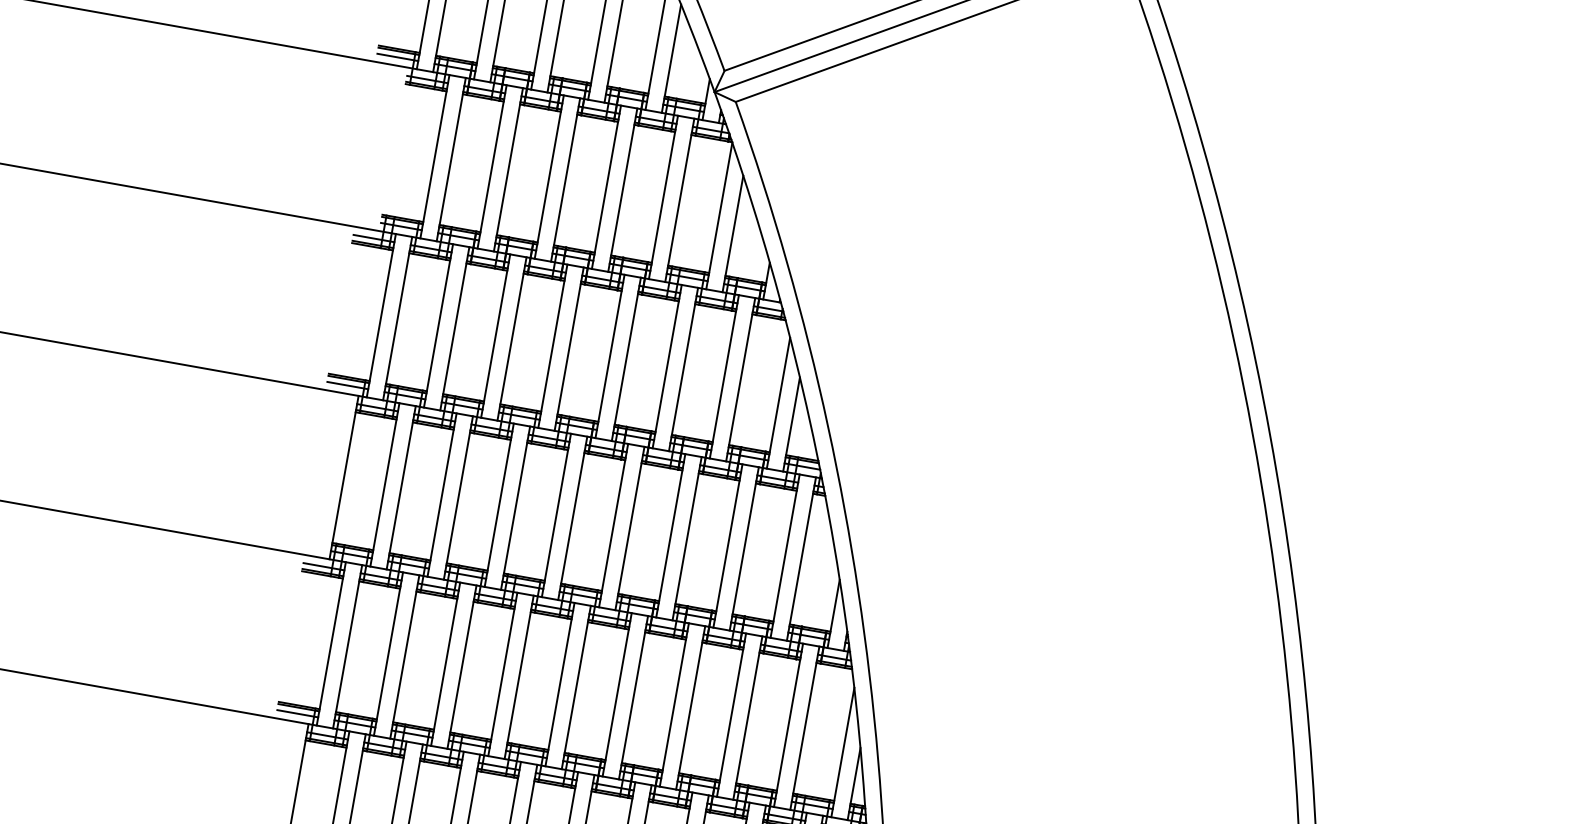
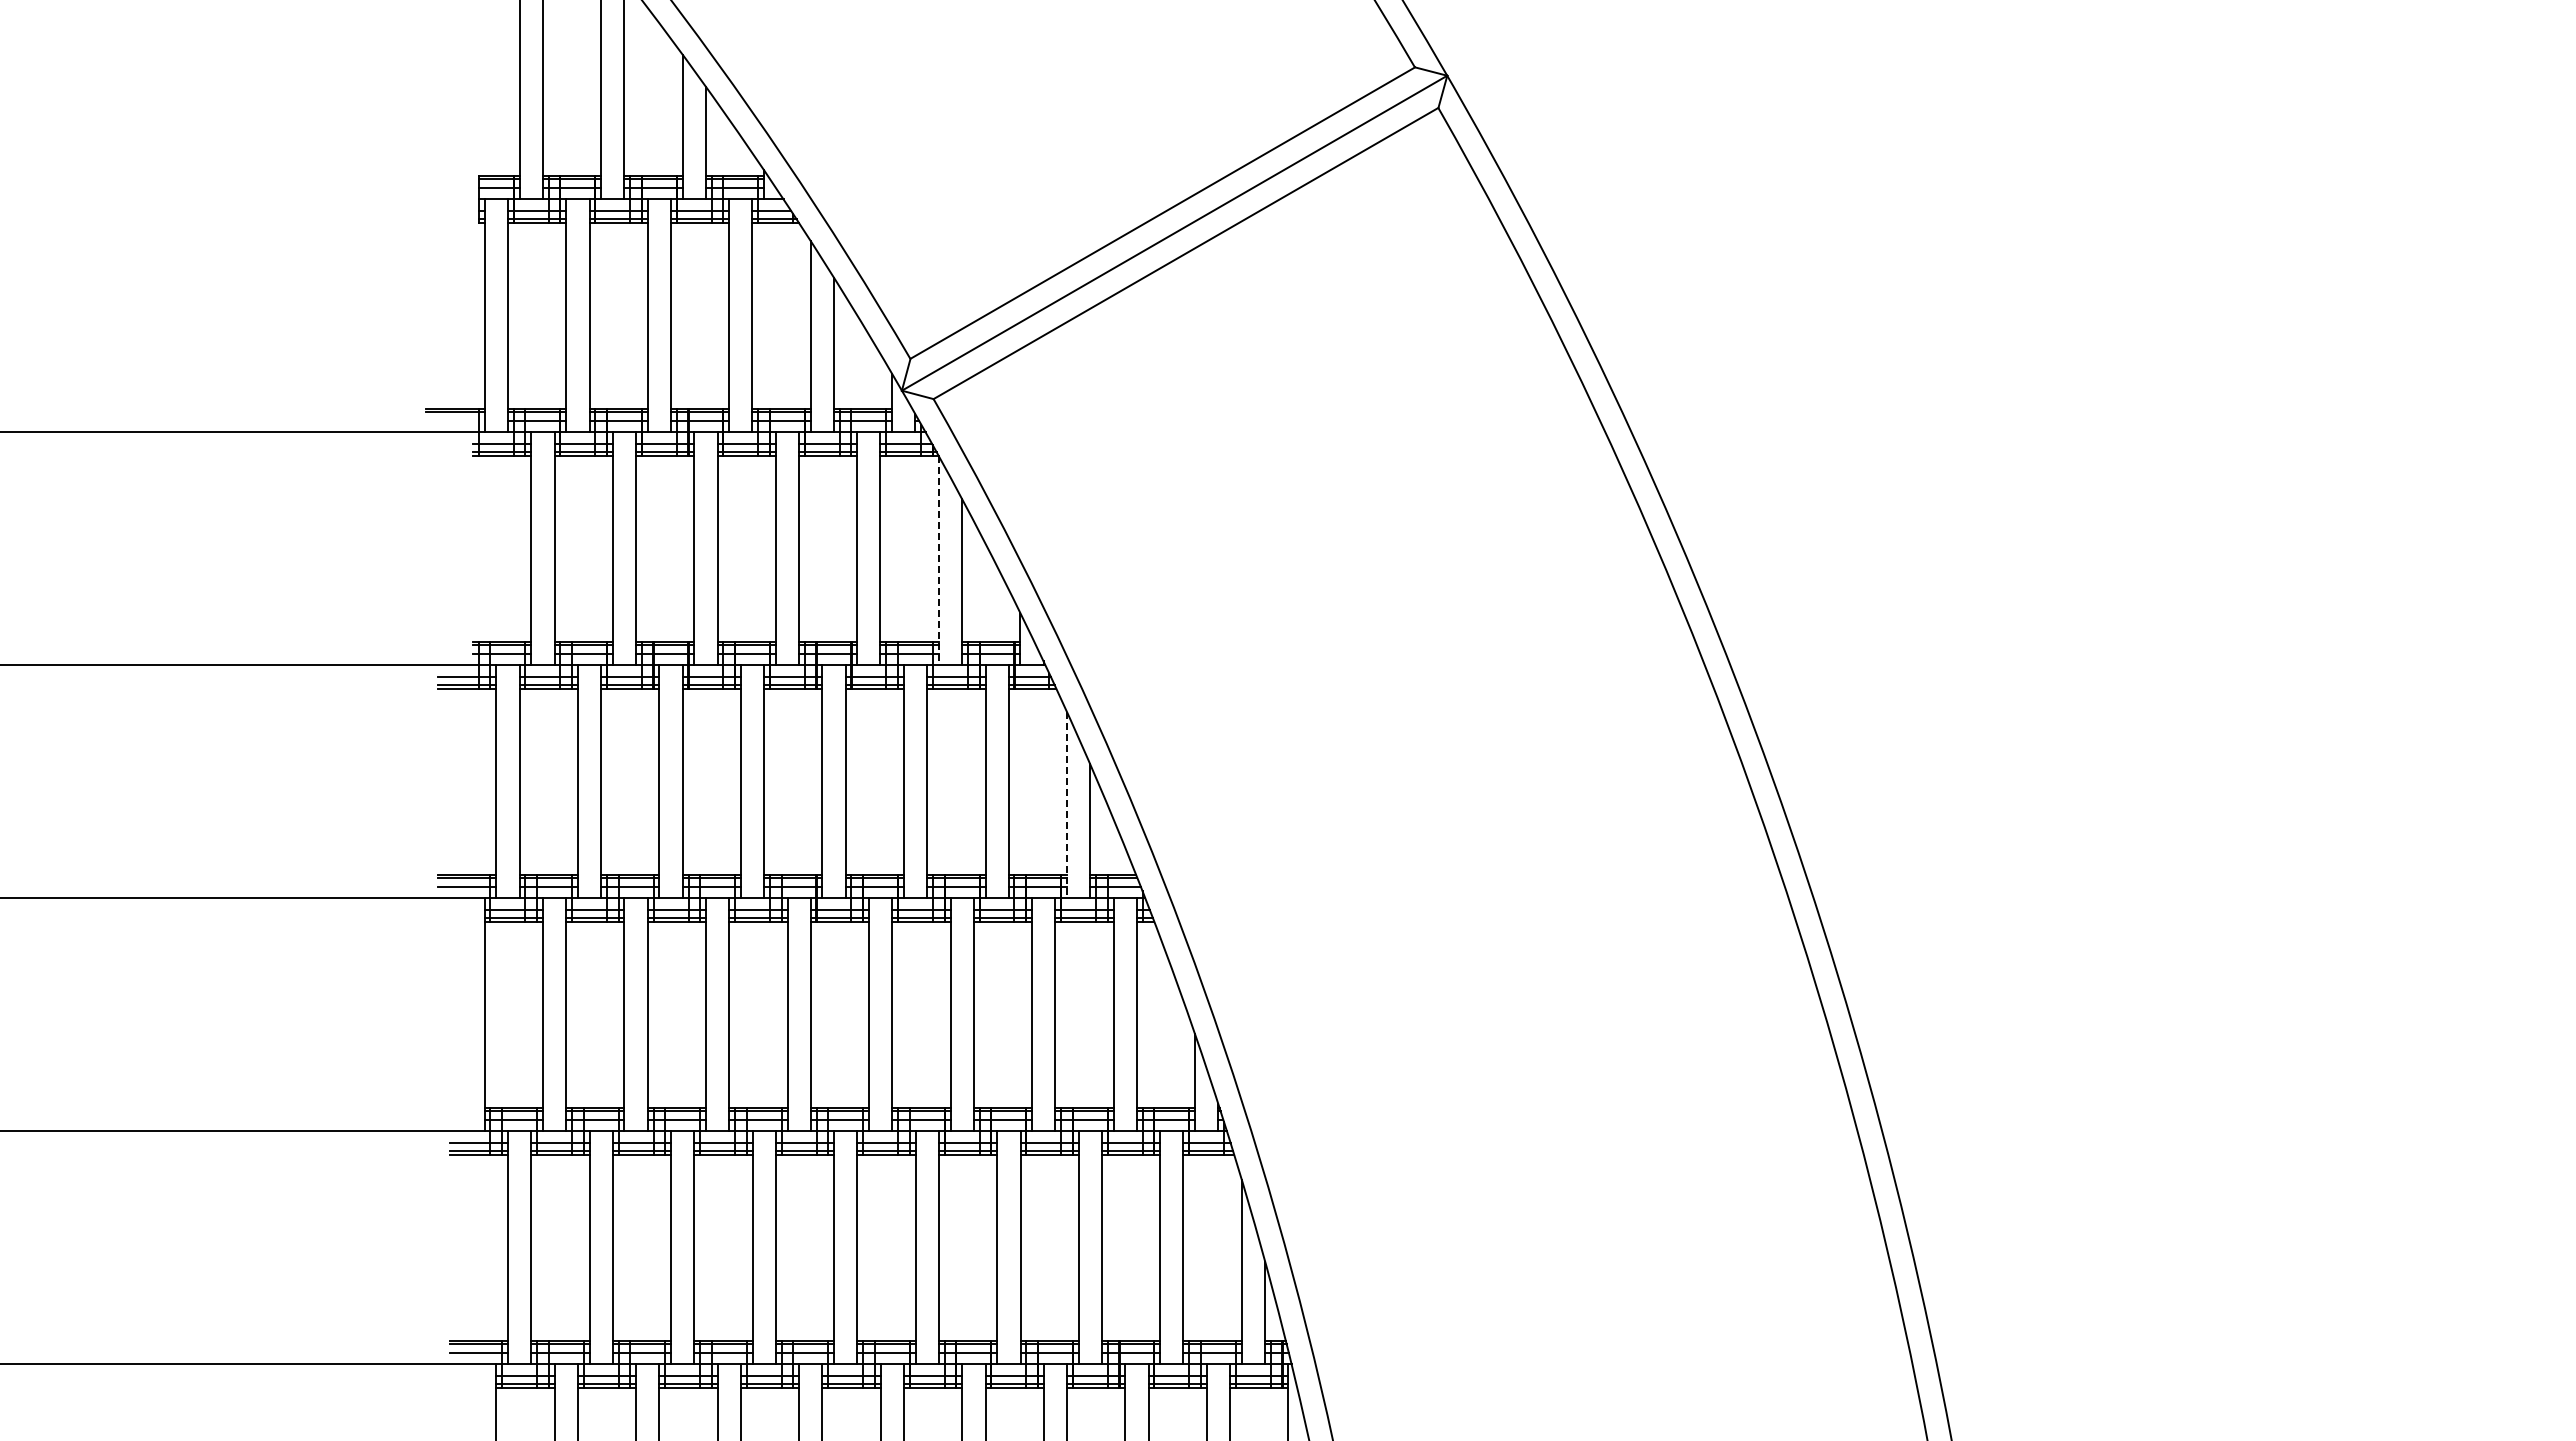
line: (397, 57) -> (455, 420), removed
line: (719, 215) -> (938, 560), solid -> dashed
line: (778, 403) -> (1066, 805), solid -> dashed

